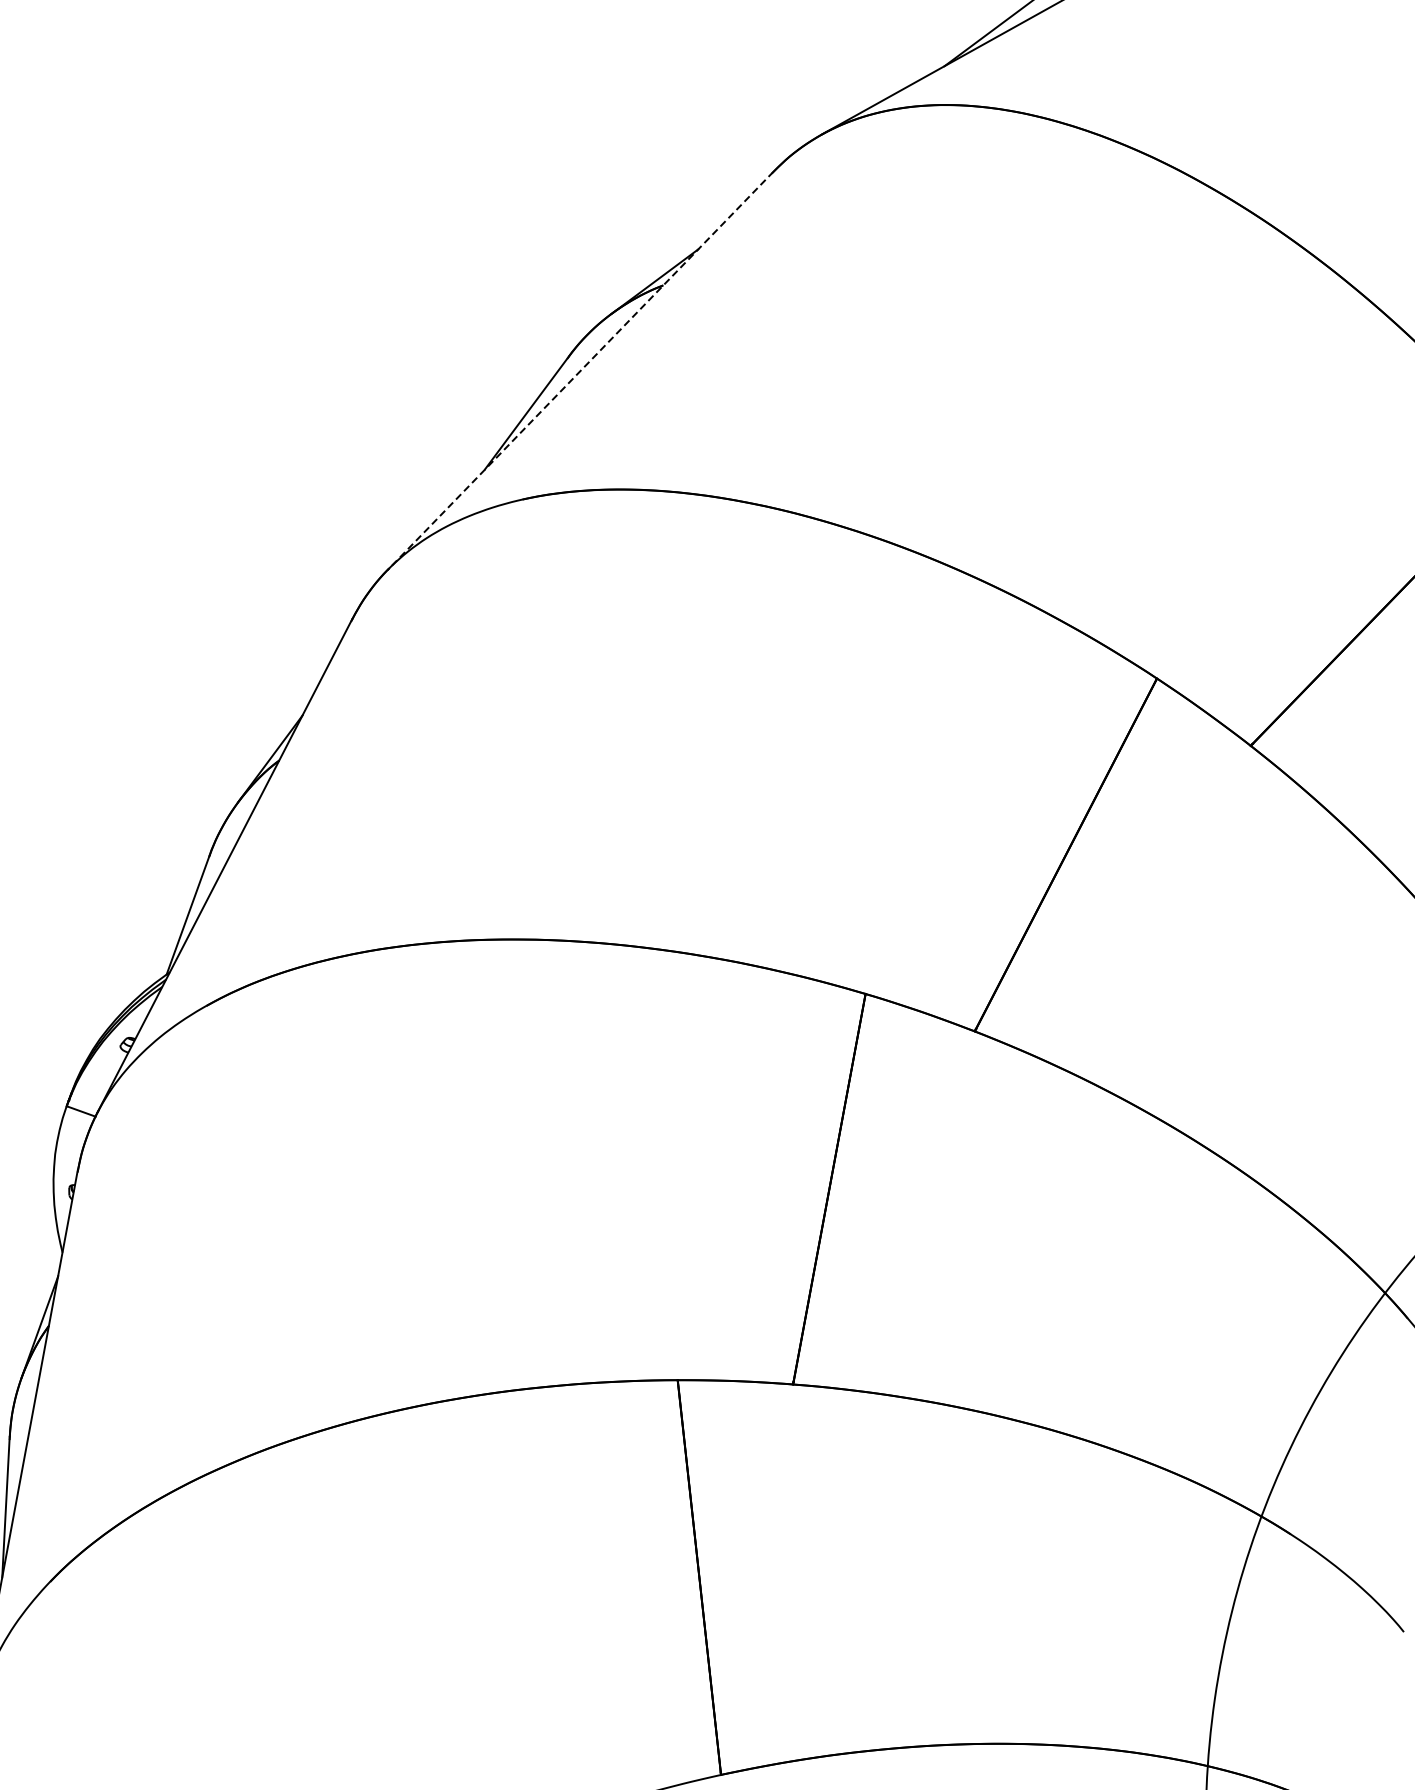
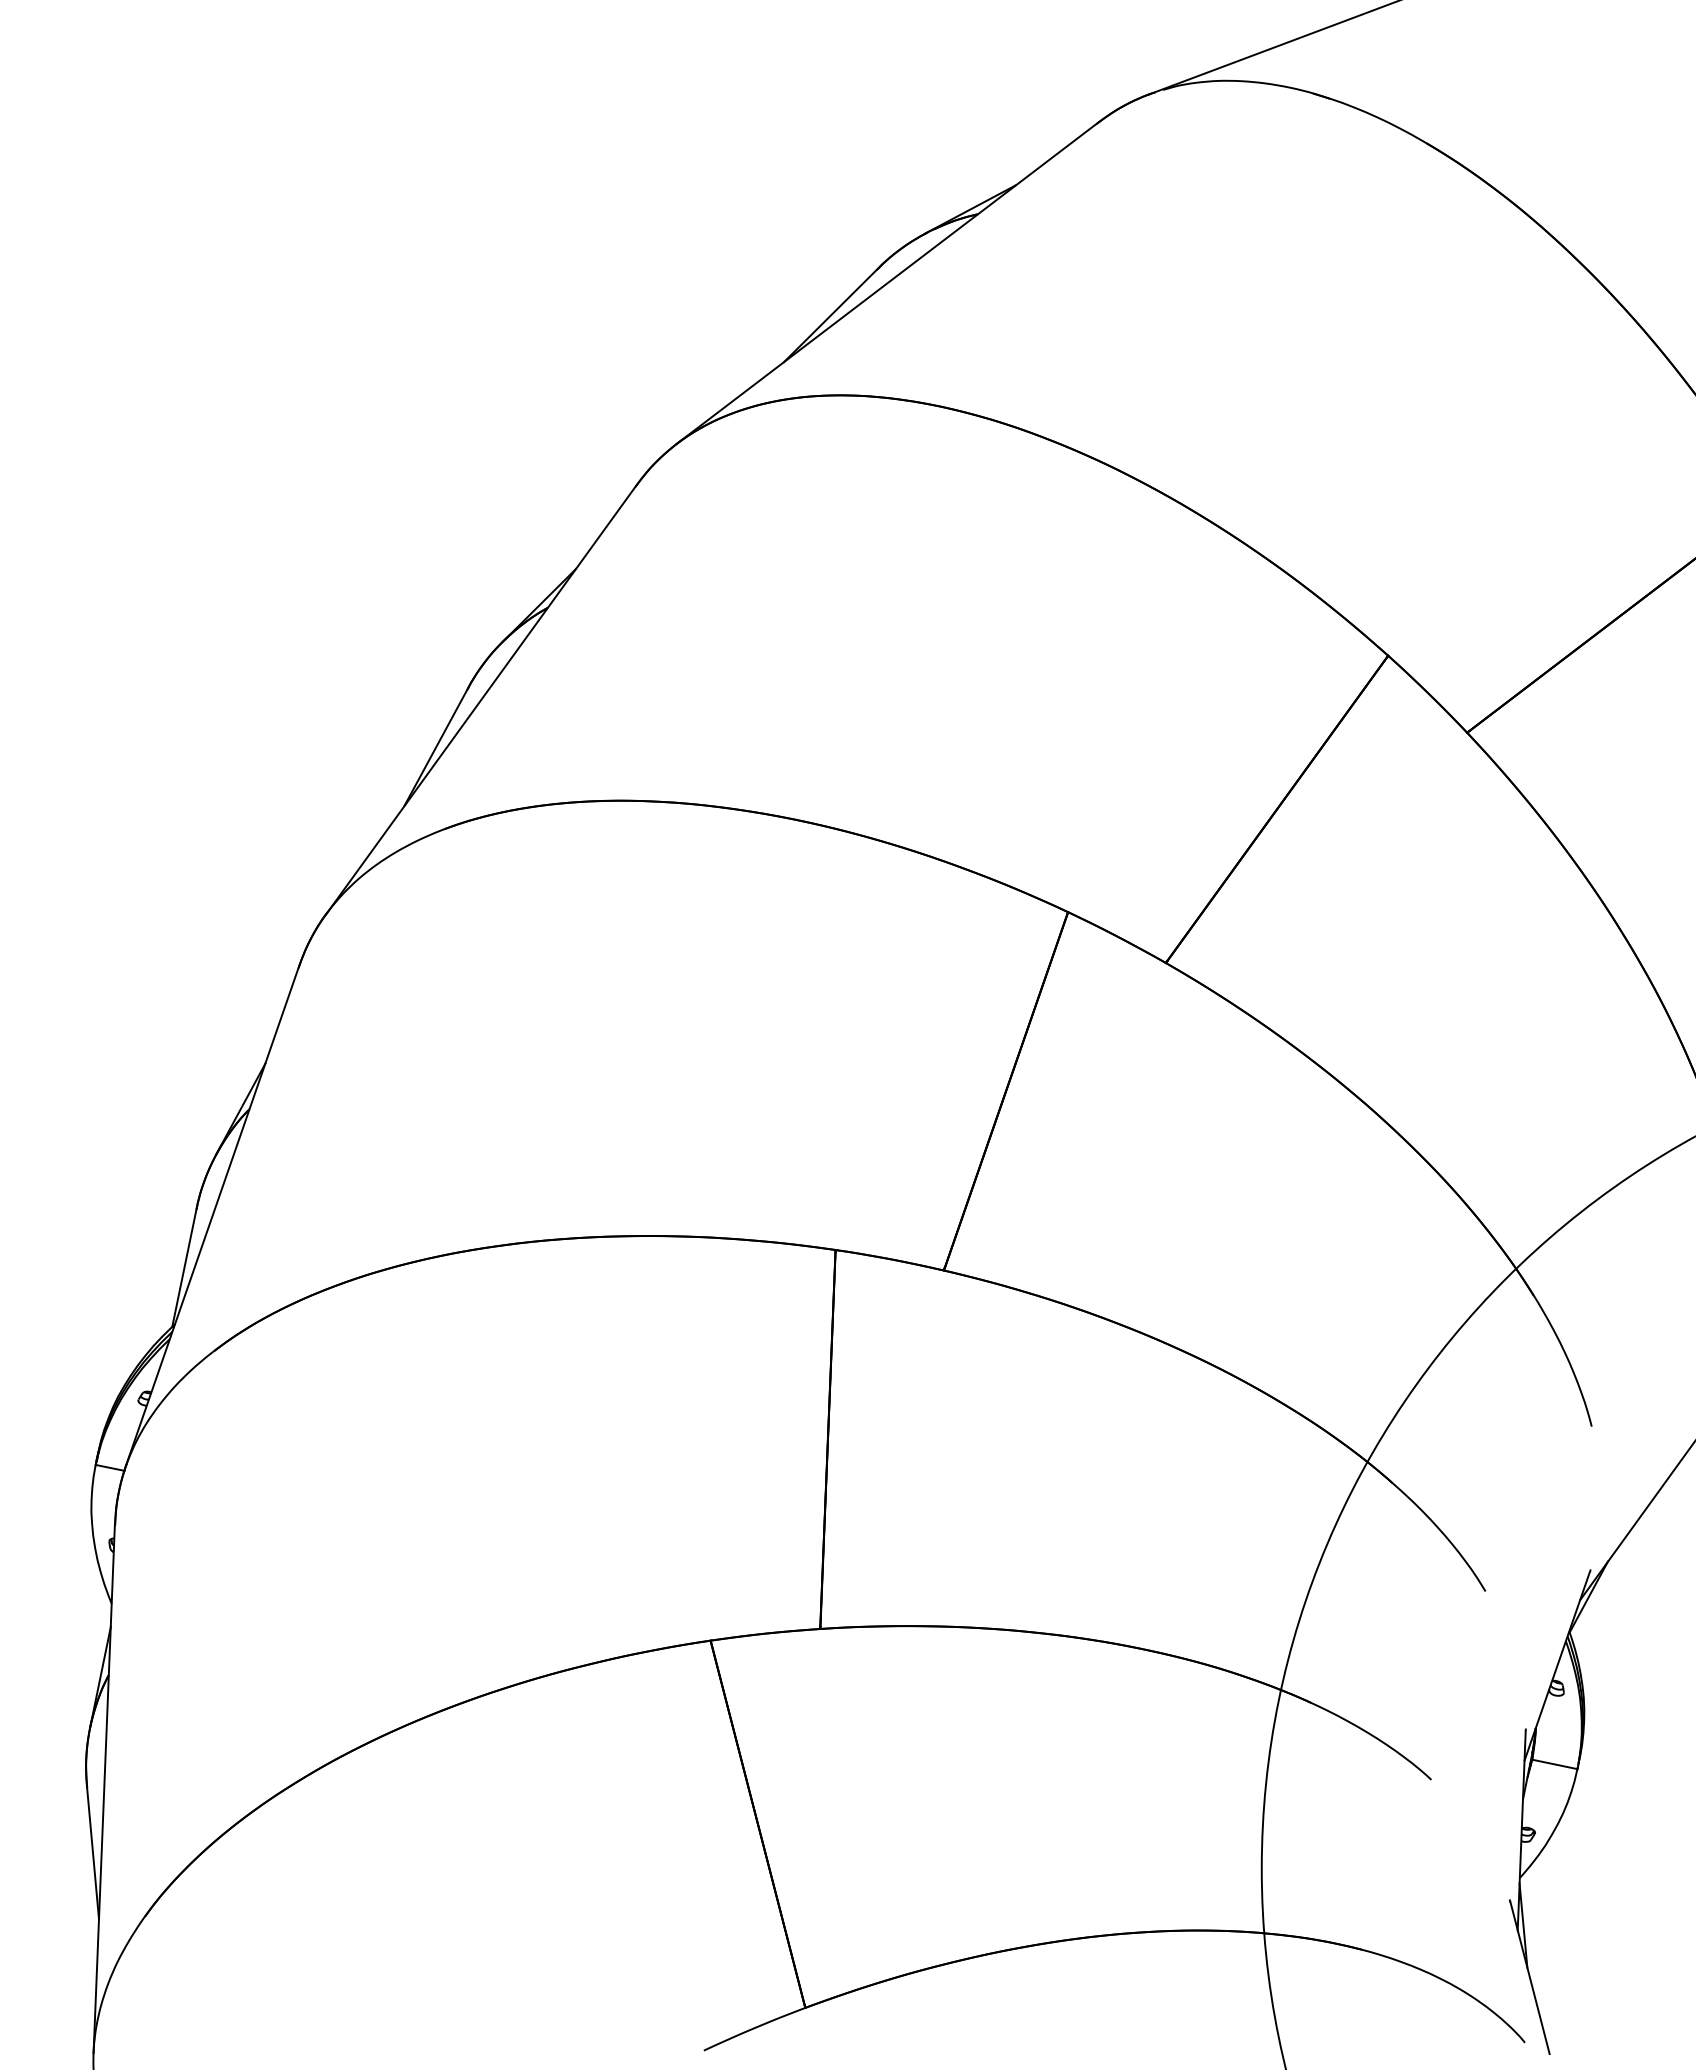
line: (580, 371) -> (481, 700), dashed -> solid

